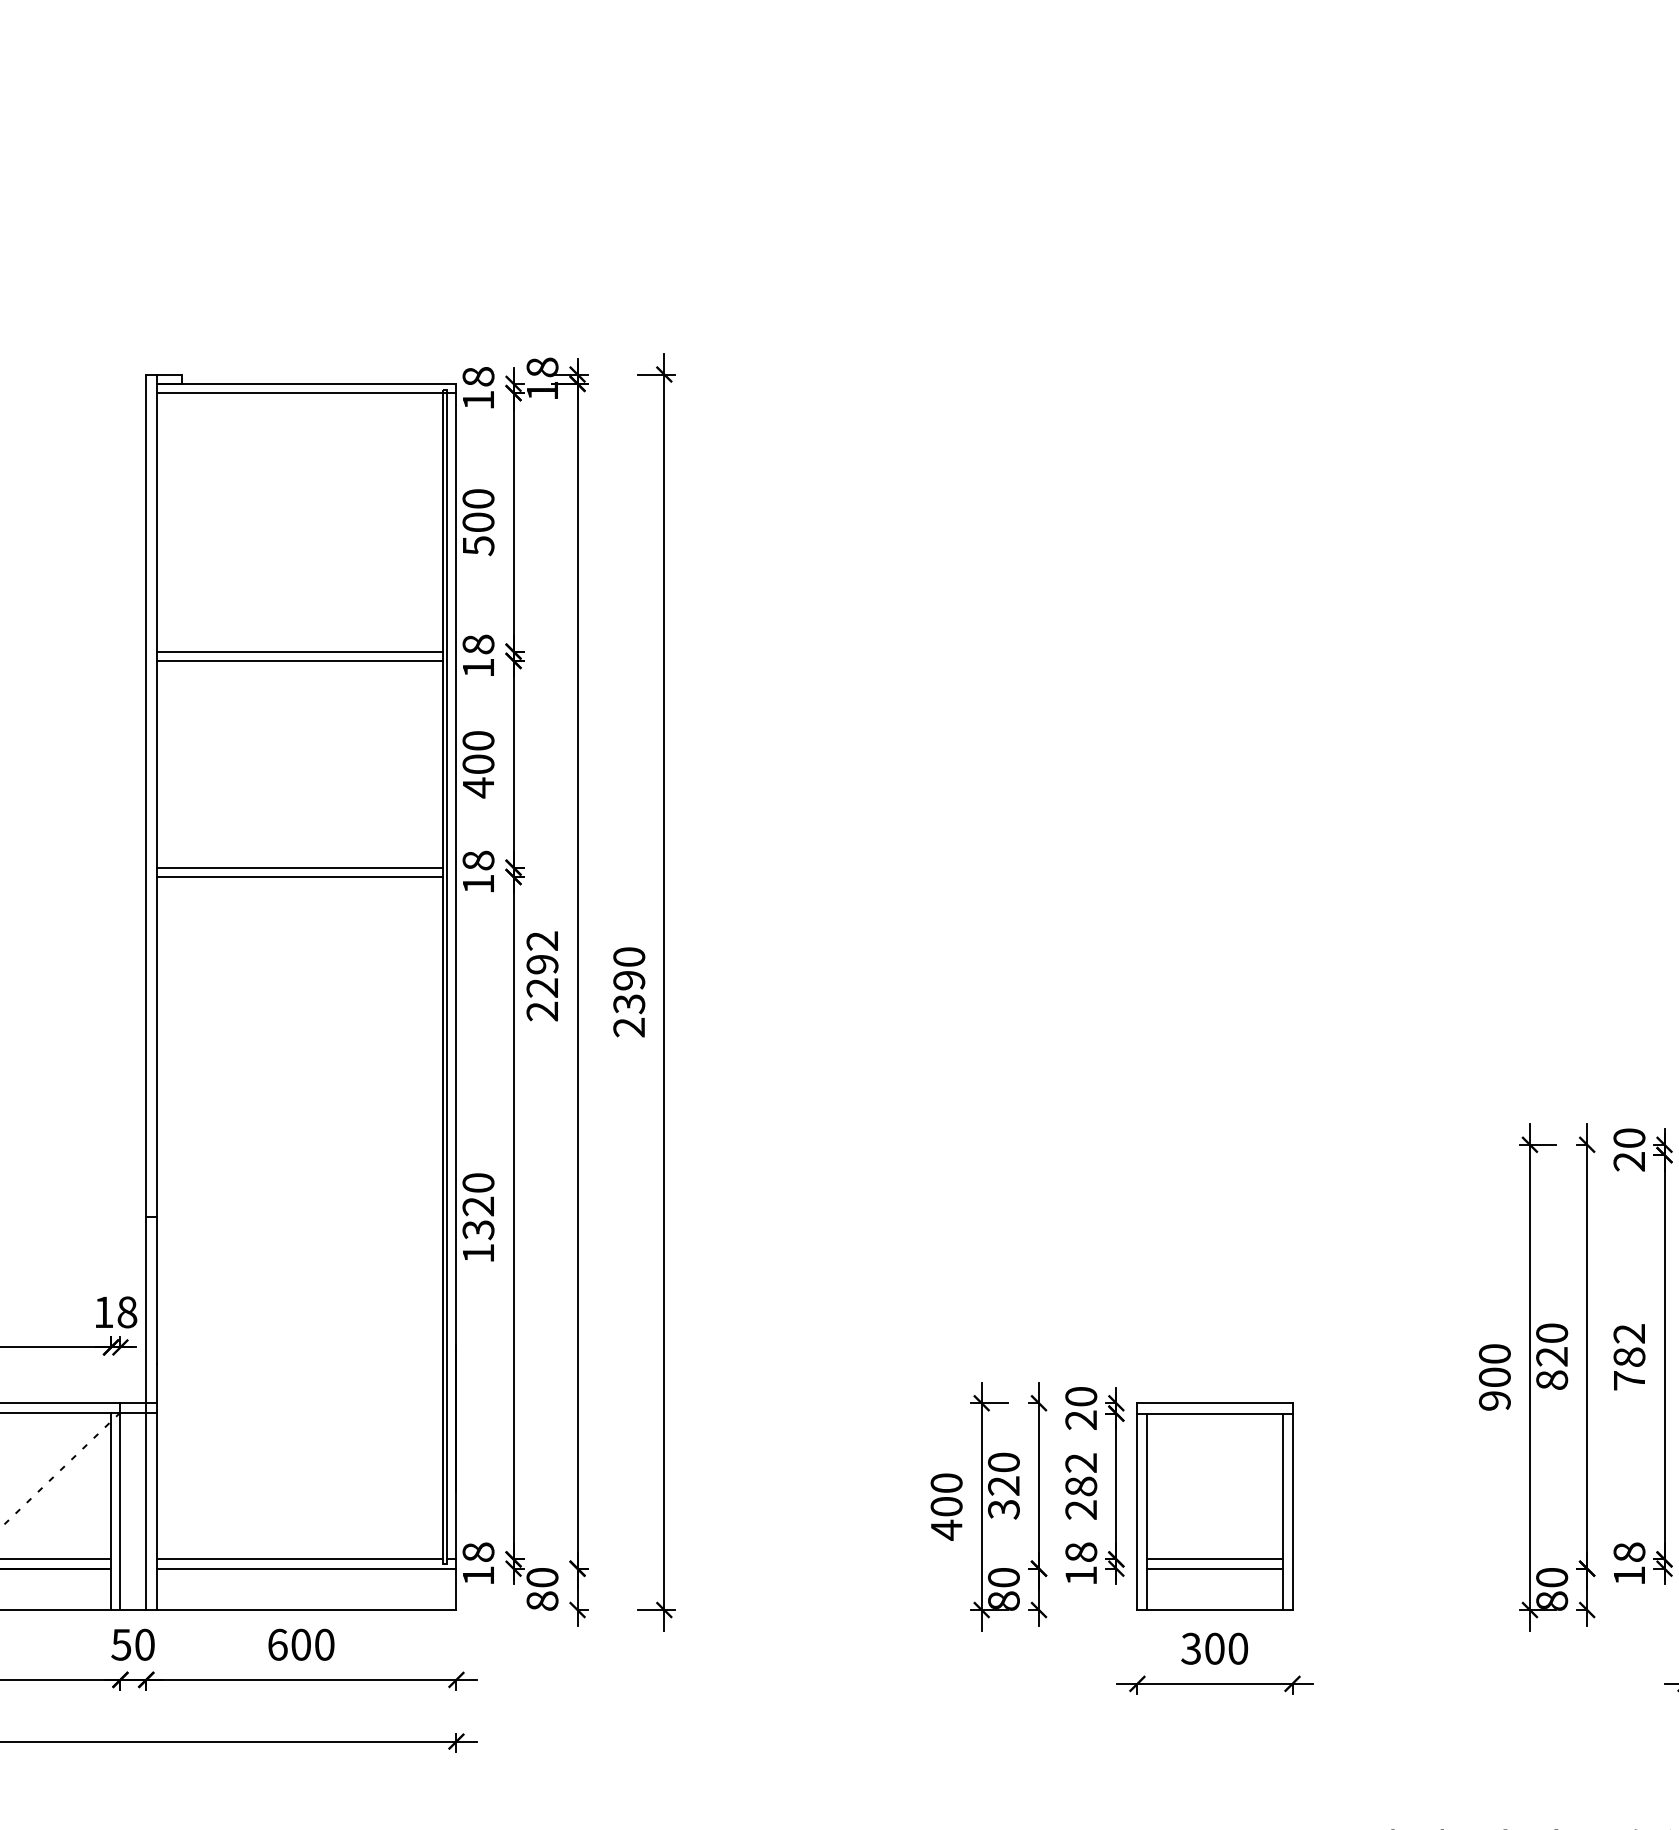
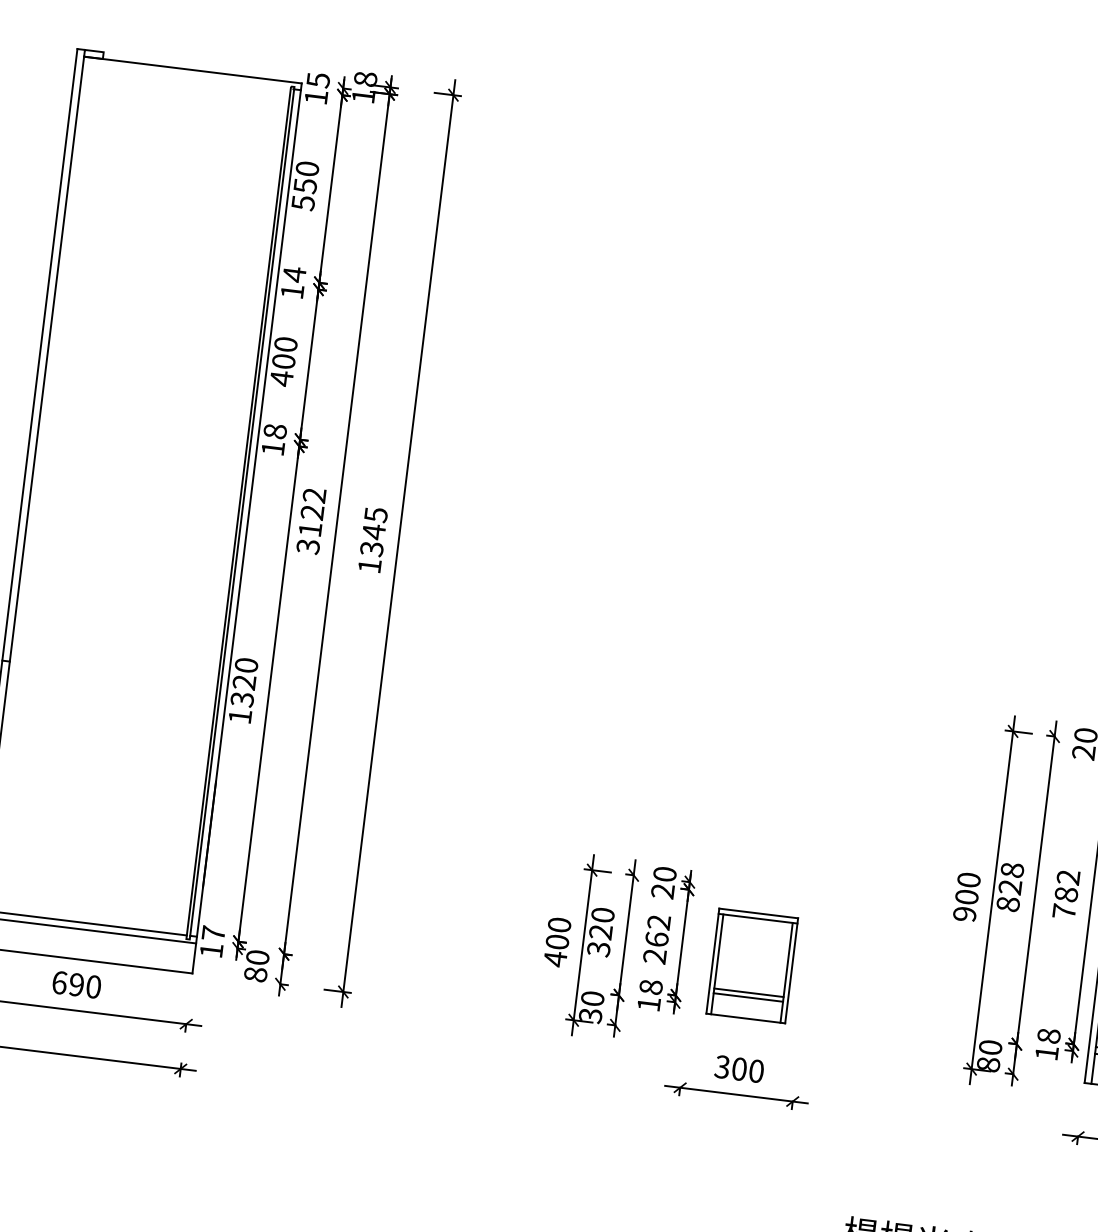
text: (478, 377) -> (318, 80), 18 -> 15
line: (301, 393) -> (188, 76), removed
text: (478, 522) -> (305, 186), 500 -> 550
text: (478, 644) -> (294, 274), 18 -> 14
line: (299, 651) -> (163, 263), removed
line: (299, 660) -> (163, 270), removed
line: (299, 867) -> (144, 420), removed
line: (299, 877) -> (143, 427), removed
text: (542, 987) -> (310, 529), 2292 -> 3122
text: (629, 992) -> (373, 540), 2390 -> 1345
text: (1551, 1332) -> (1012, 869), 820 -> 828
text: (1081, 1486) -> (657, 939), 282 -> 262
part: (1214, 1506) -> (751, 965), size x0.7
text: (478, 1551) -> (213, 932), 18 -> 17
text: (1003, 1601) -> (590, 1016), 80 -> 30
text: (300, 1644) -> (76, 984), 600 -> 690

